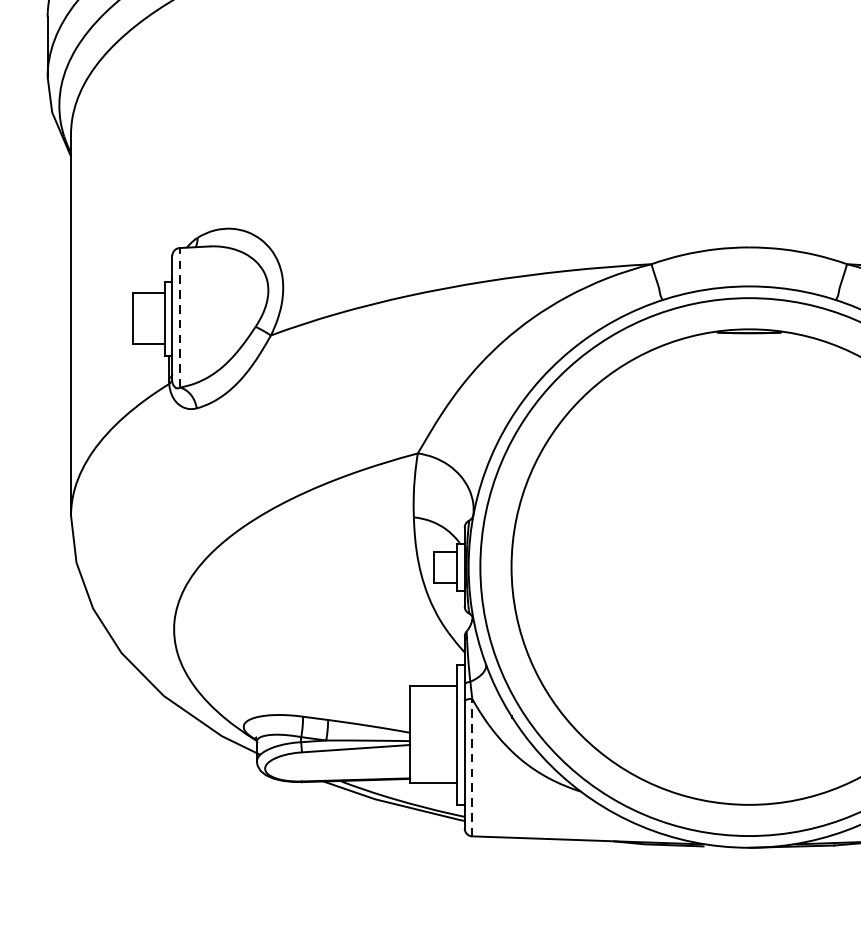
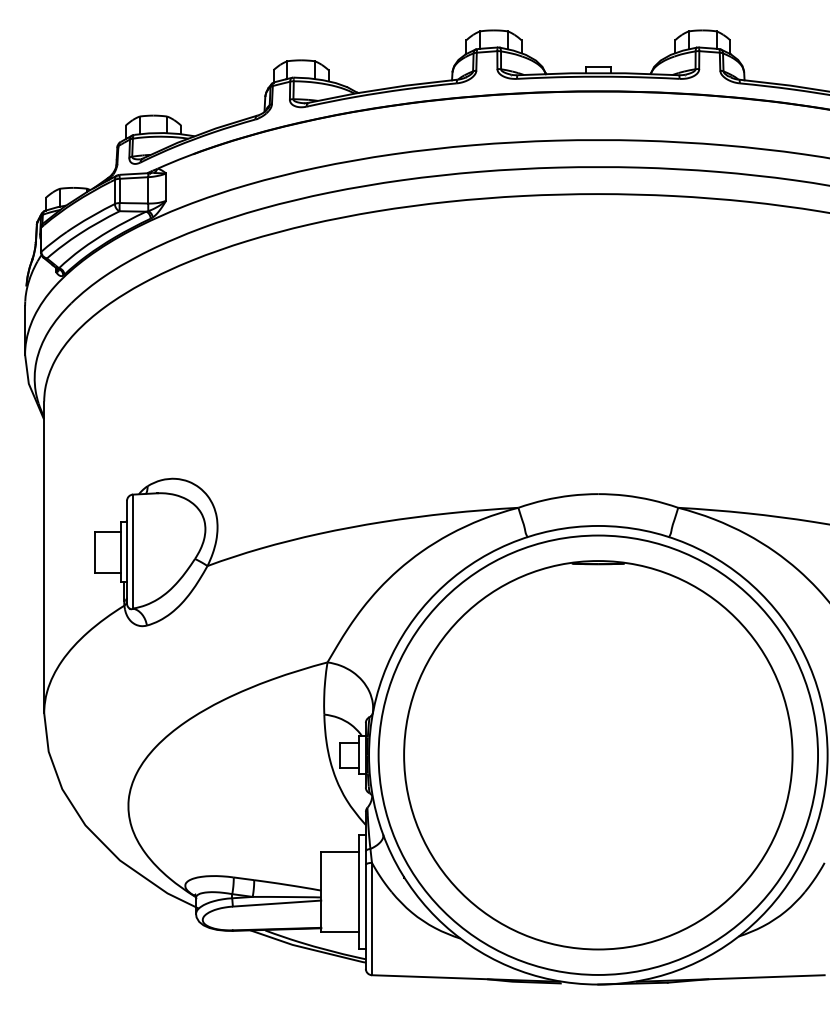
line: (180, 317) -> (133, 551), dashed -> solid
line: (471, 766) -> (371, 918), dashed -> solid

